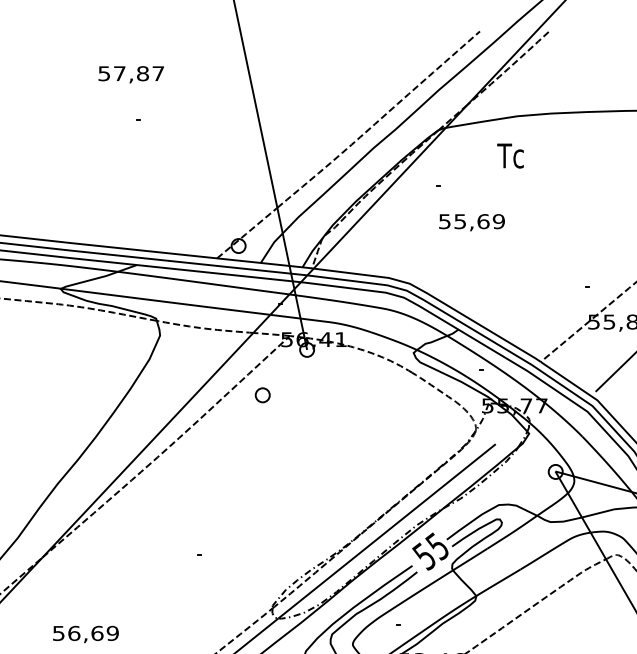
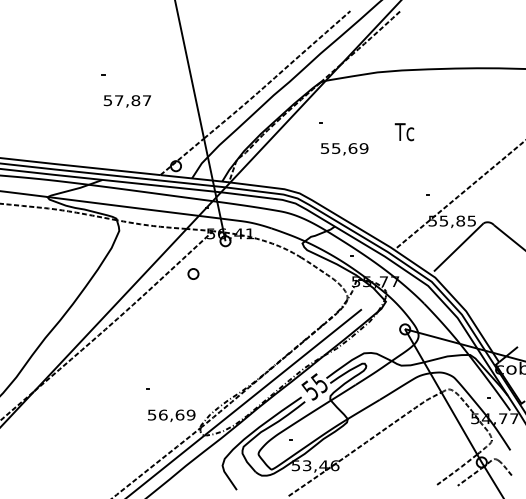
text: (131, 74) -> (127, 101), moved
text: (510, 156) -> (404, 132), moved
text: (85, 633) -> (171, 415), moved

